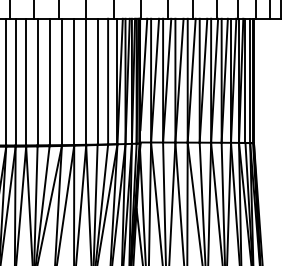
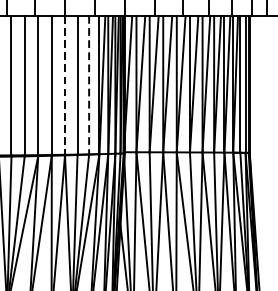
line: (108, 81) -> (89, 85), solid -> dashed
line: (86, 82) -> (65, 86), solid -> dashed

